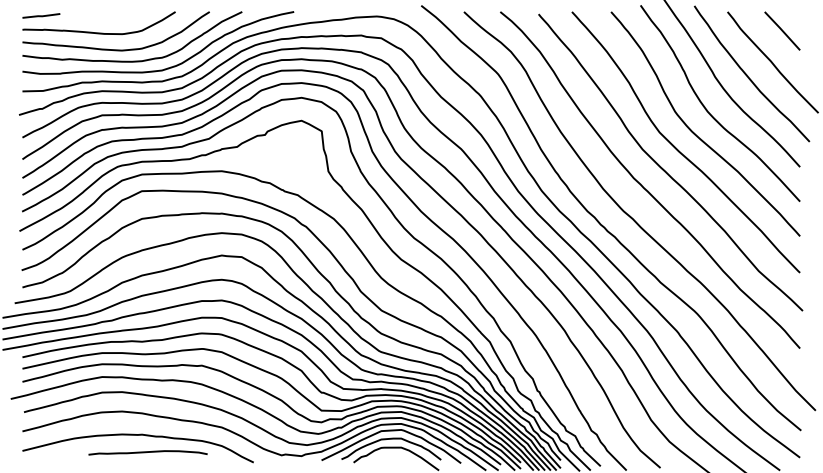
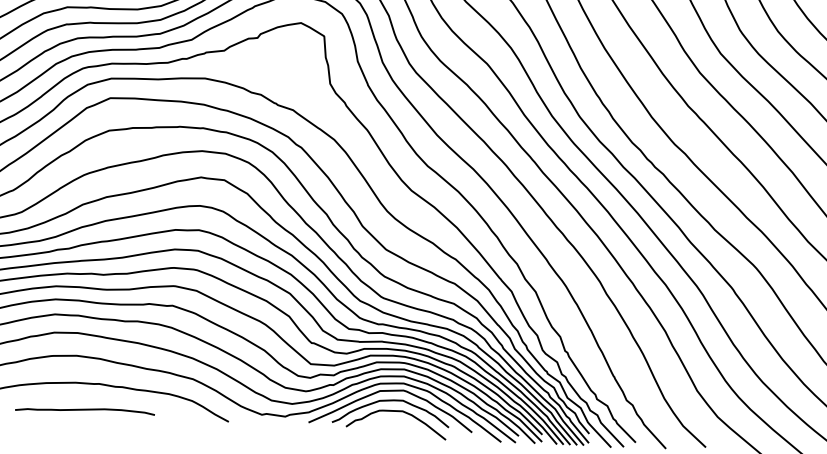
curve: (147, 452) -> (84, 410), moved

